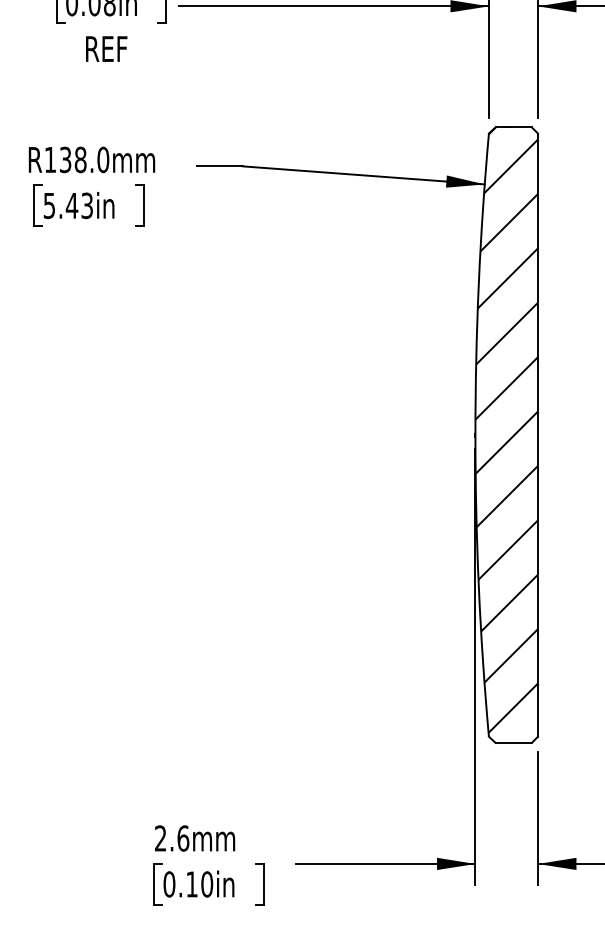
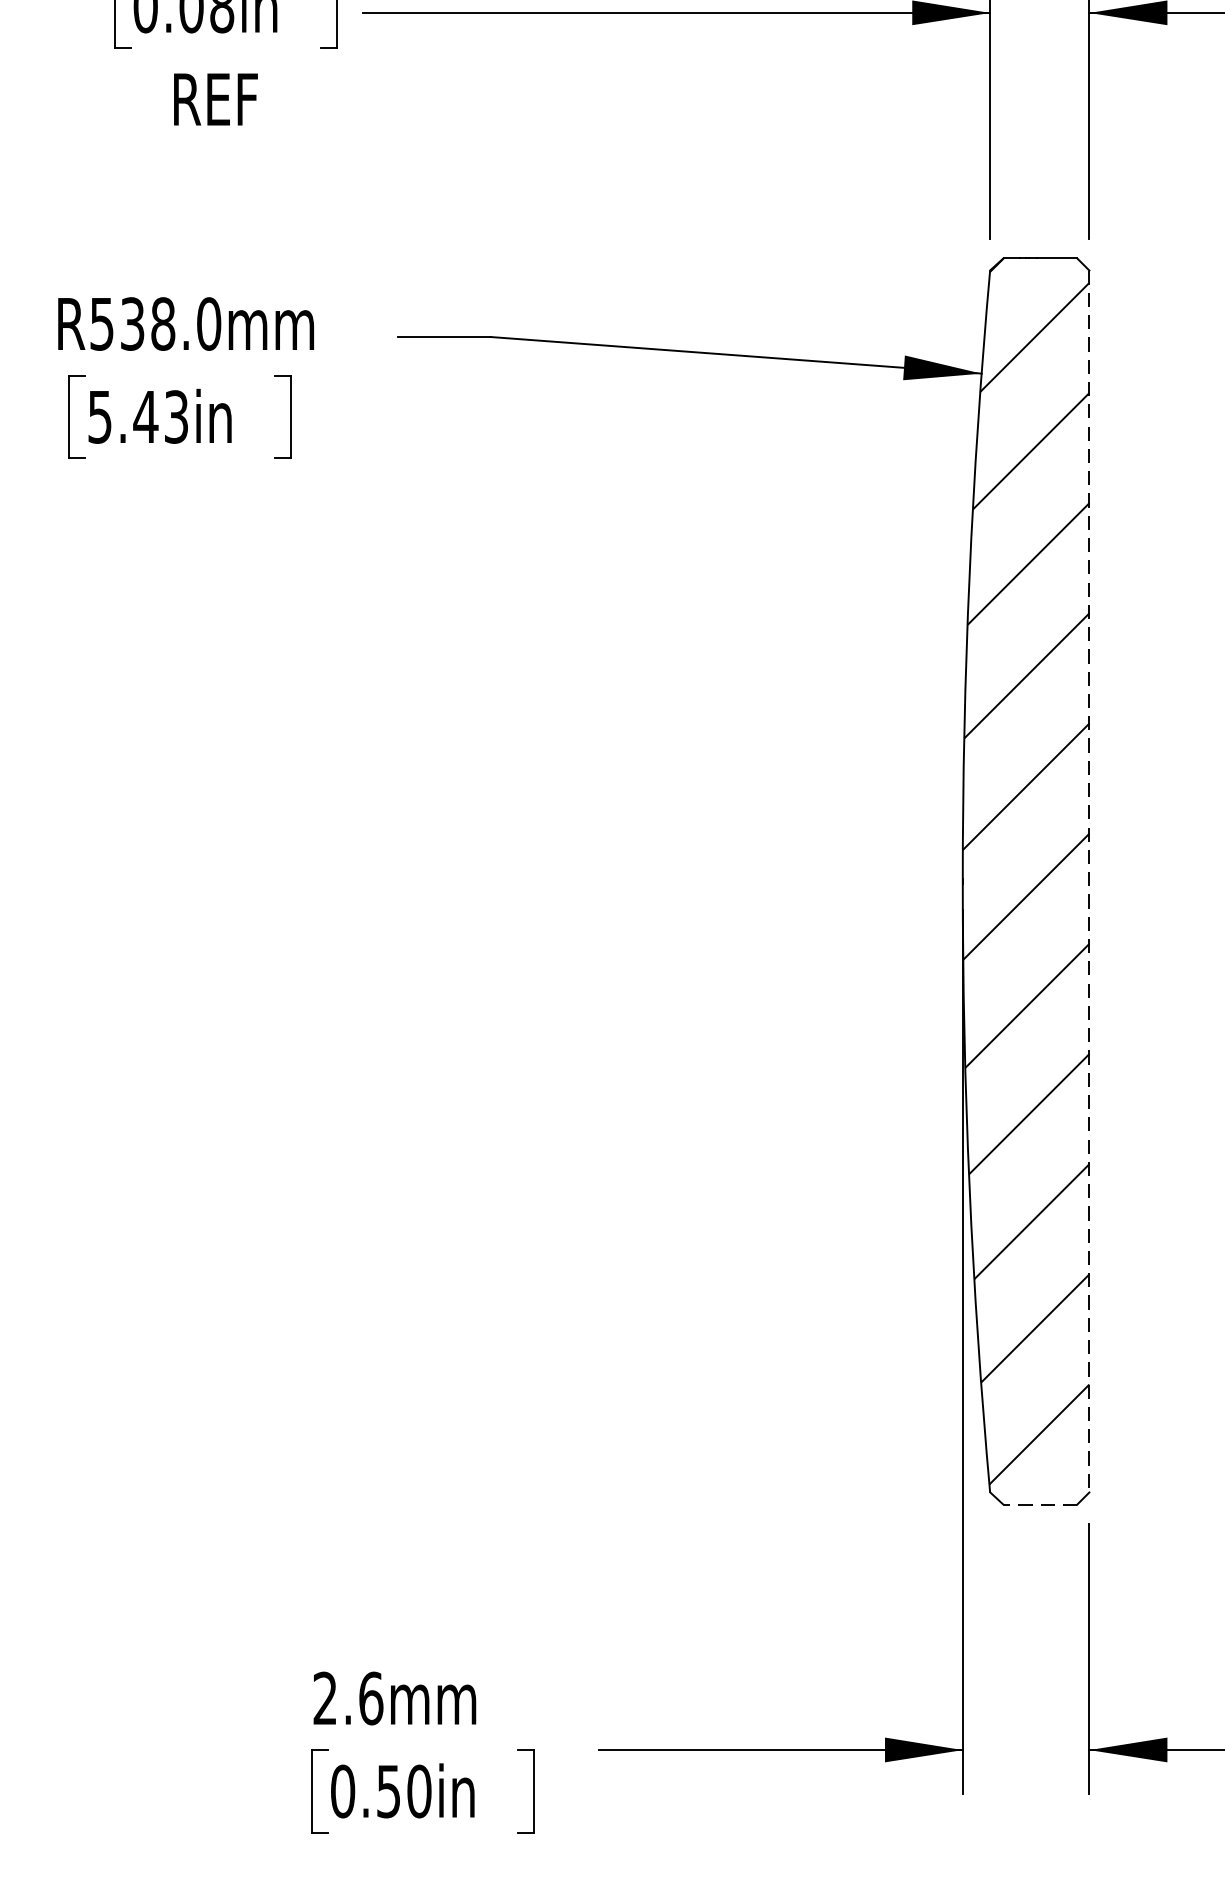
text: (49, 160) -> (100, 325), R138.0mm -> R538.0mm
line: (537, 435) -> (1088, 882), solid -> dashed
line: (513, 742) -> (1039, 1504), solid -> dashed
text: (191, 884) -> (387, 1791), 0.10in -> 0.50in

